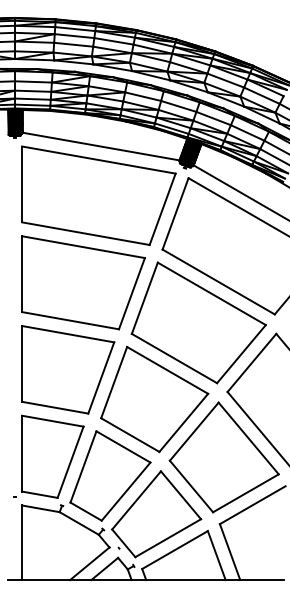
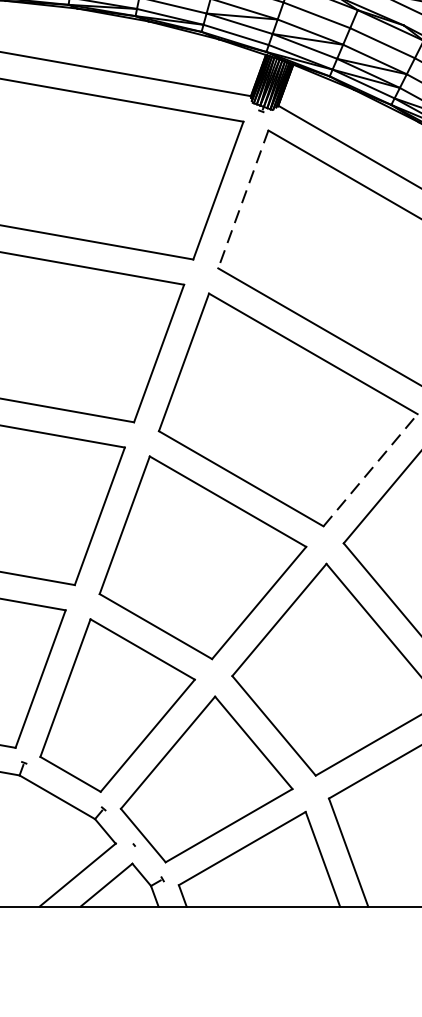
line: (175, 213) -> (243, 198), solid -> dashed
line: (241, 354) -> (370, 470), solid -> dashed

